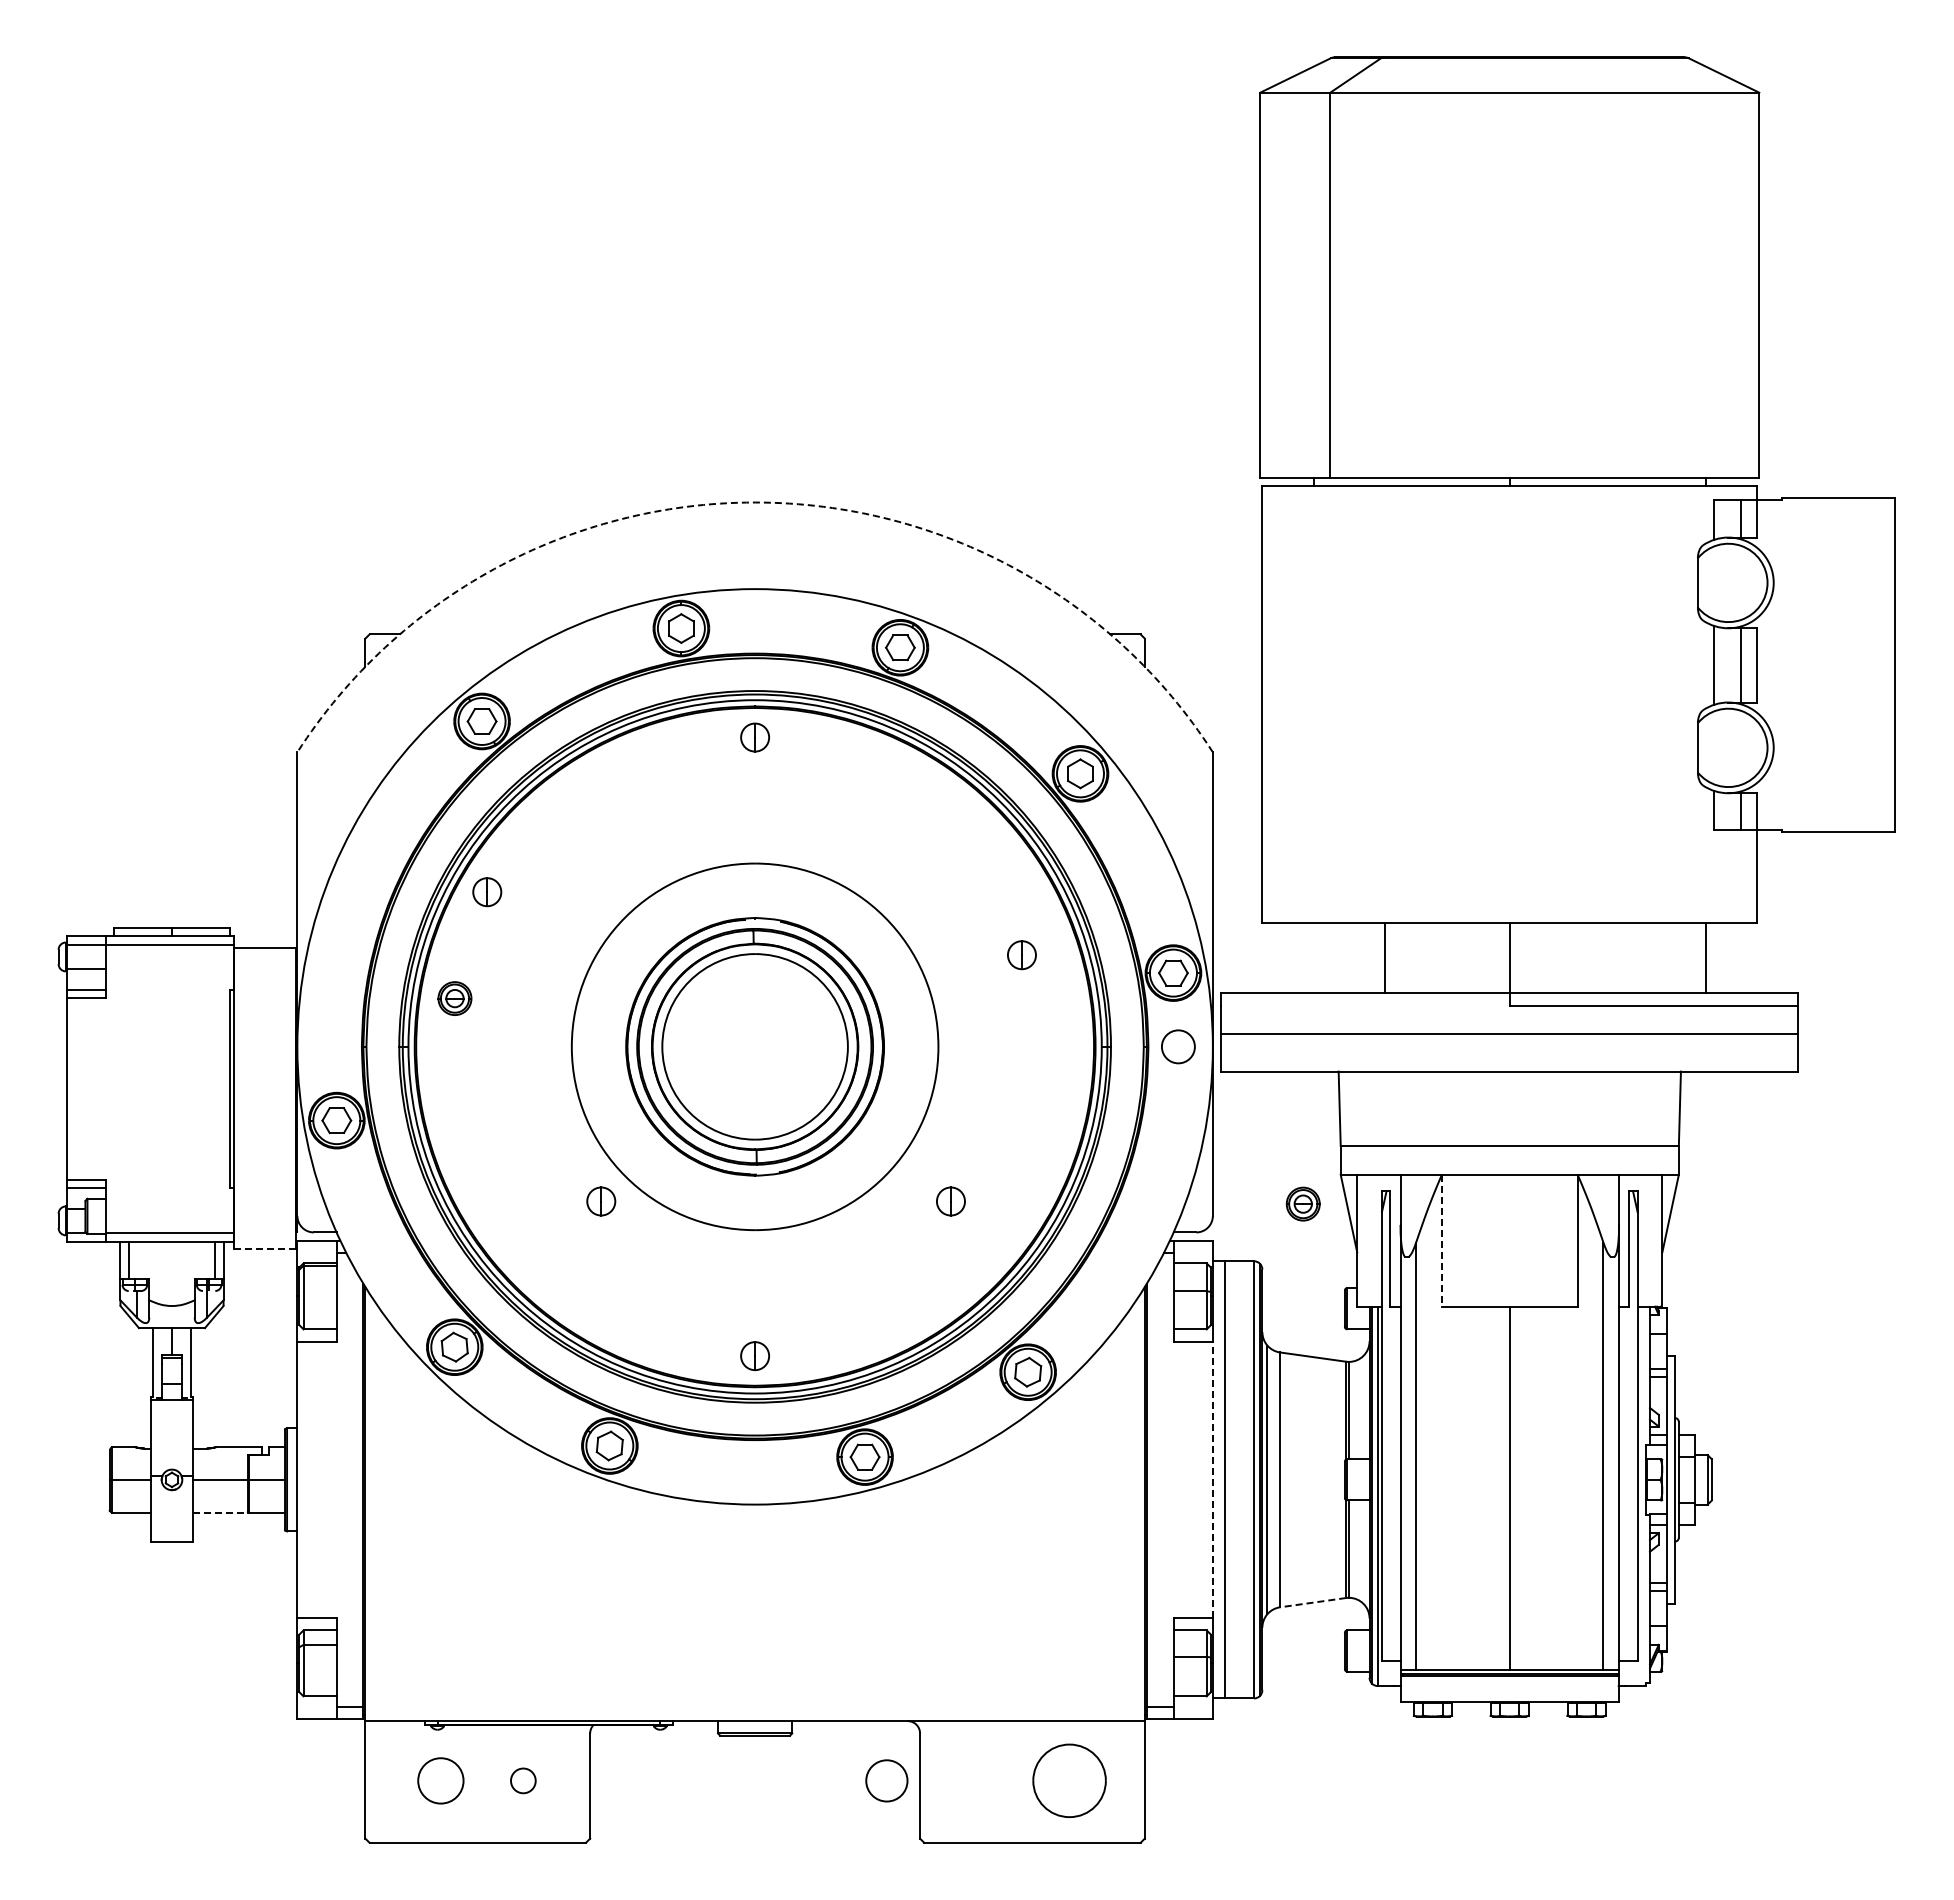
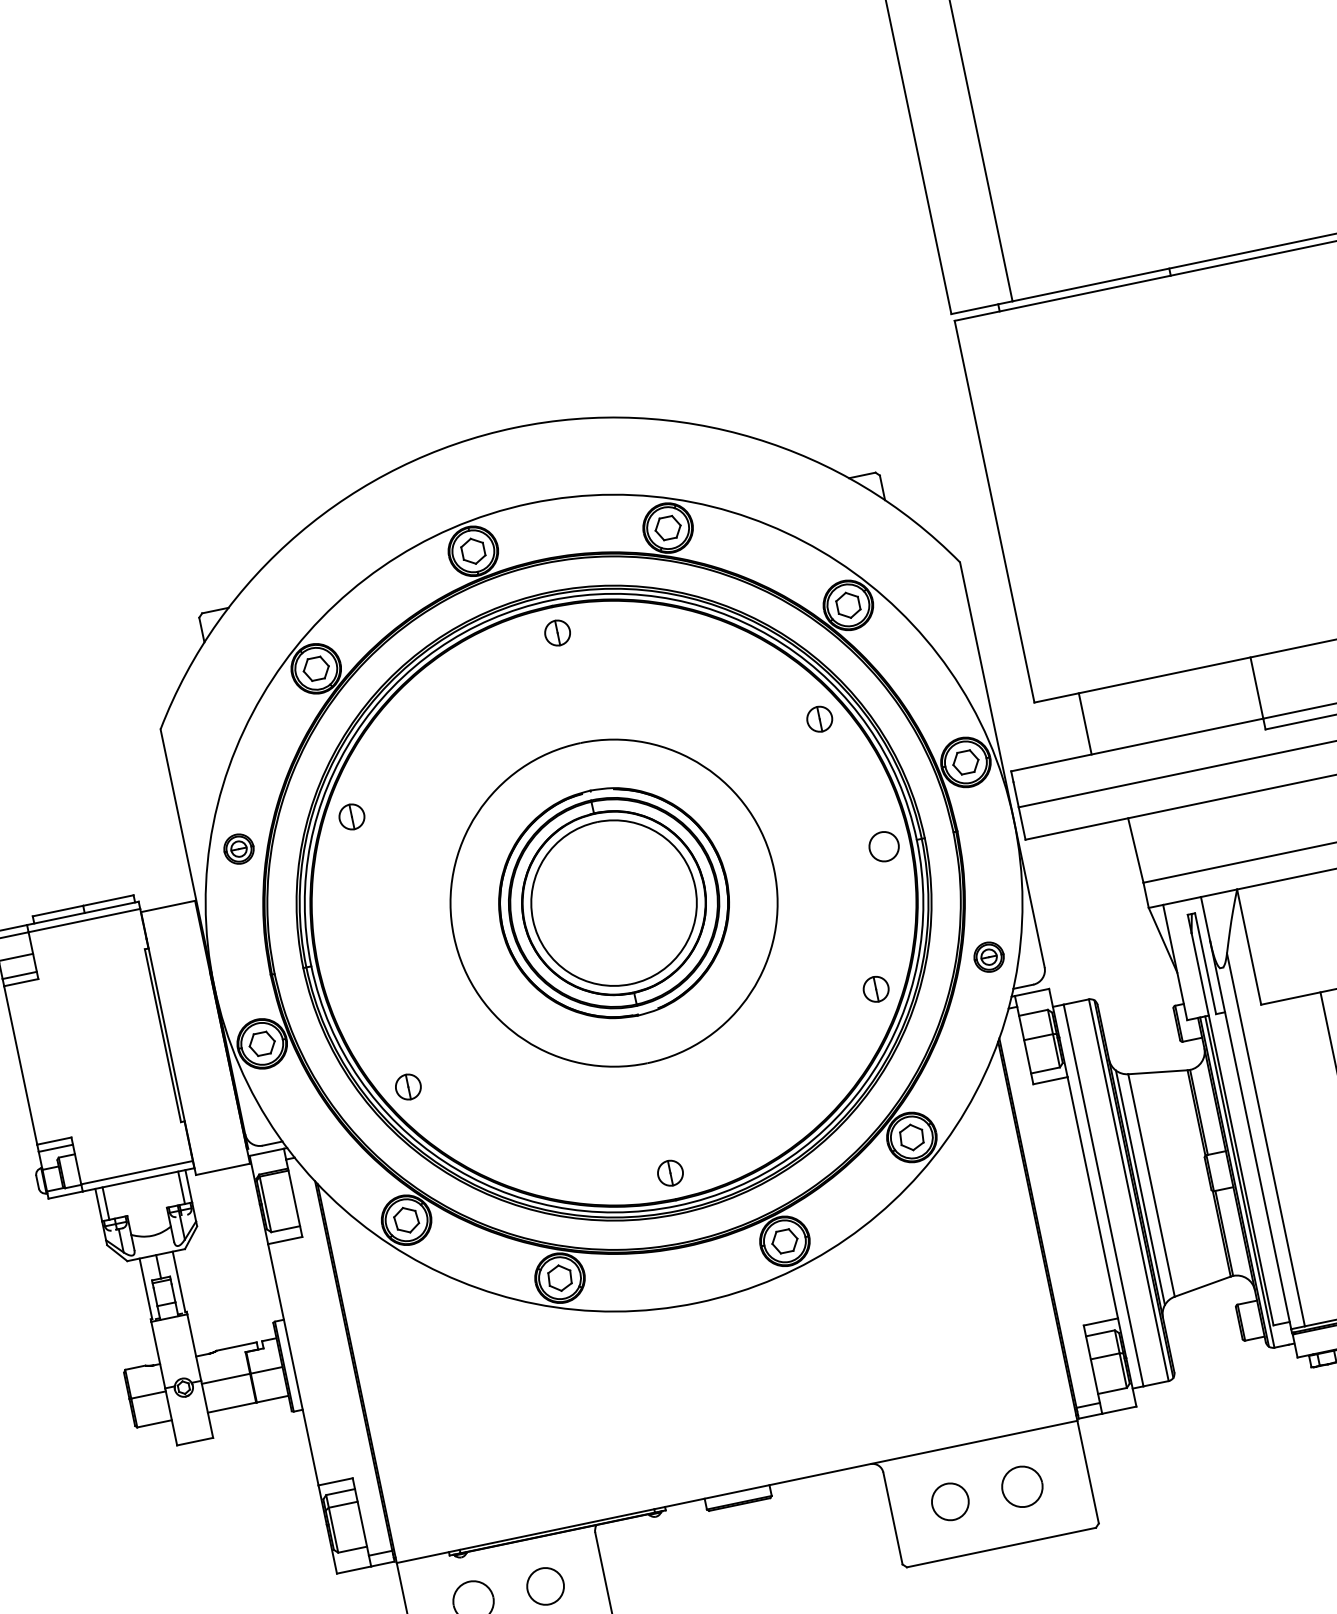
arc: (755, 502) -> (515, 427), dashed -> solid
part: (1021, 955) -> (819, 719), moved
line: (1385, 958) -> (1085, 724), moved
part: (454, 998) -> (238, 849), moved
circle: (1178, 1046) -> (884, 846), moved
part: (601, 1201) -> (408, 1087), moved
part: (950, 1201) -> (875, 989), moved
part: (1302, 1203) -> (988, 956), moved
line: (1441, 1240) -> (1248, 947), dashed -> solid
line: (265, 1249) -> (223, 1169), dashed -> solid
line: (1212, 1479) -> (1092, 1197), dashed -> solid
line: (220, 1512) -> (232, 1407), dashed -> solid
line: (1312, 1602) -> (1202, 1286), dashed -> solid
circle: (522, 1780) -> (544, 1586), size x1.67
circle: (886, 1780) -> (949, 1501), moved
part: (1068, 1780) -> (1021, 1486), size x0.62

